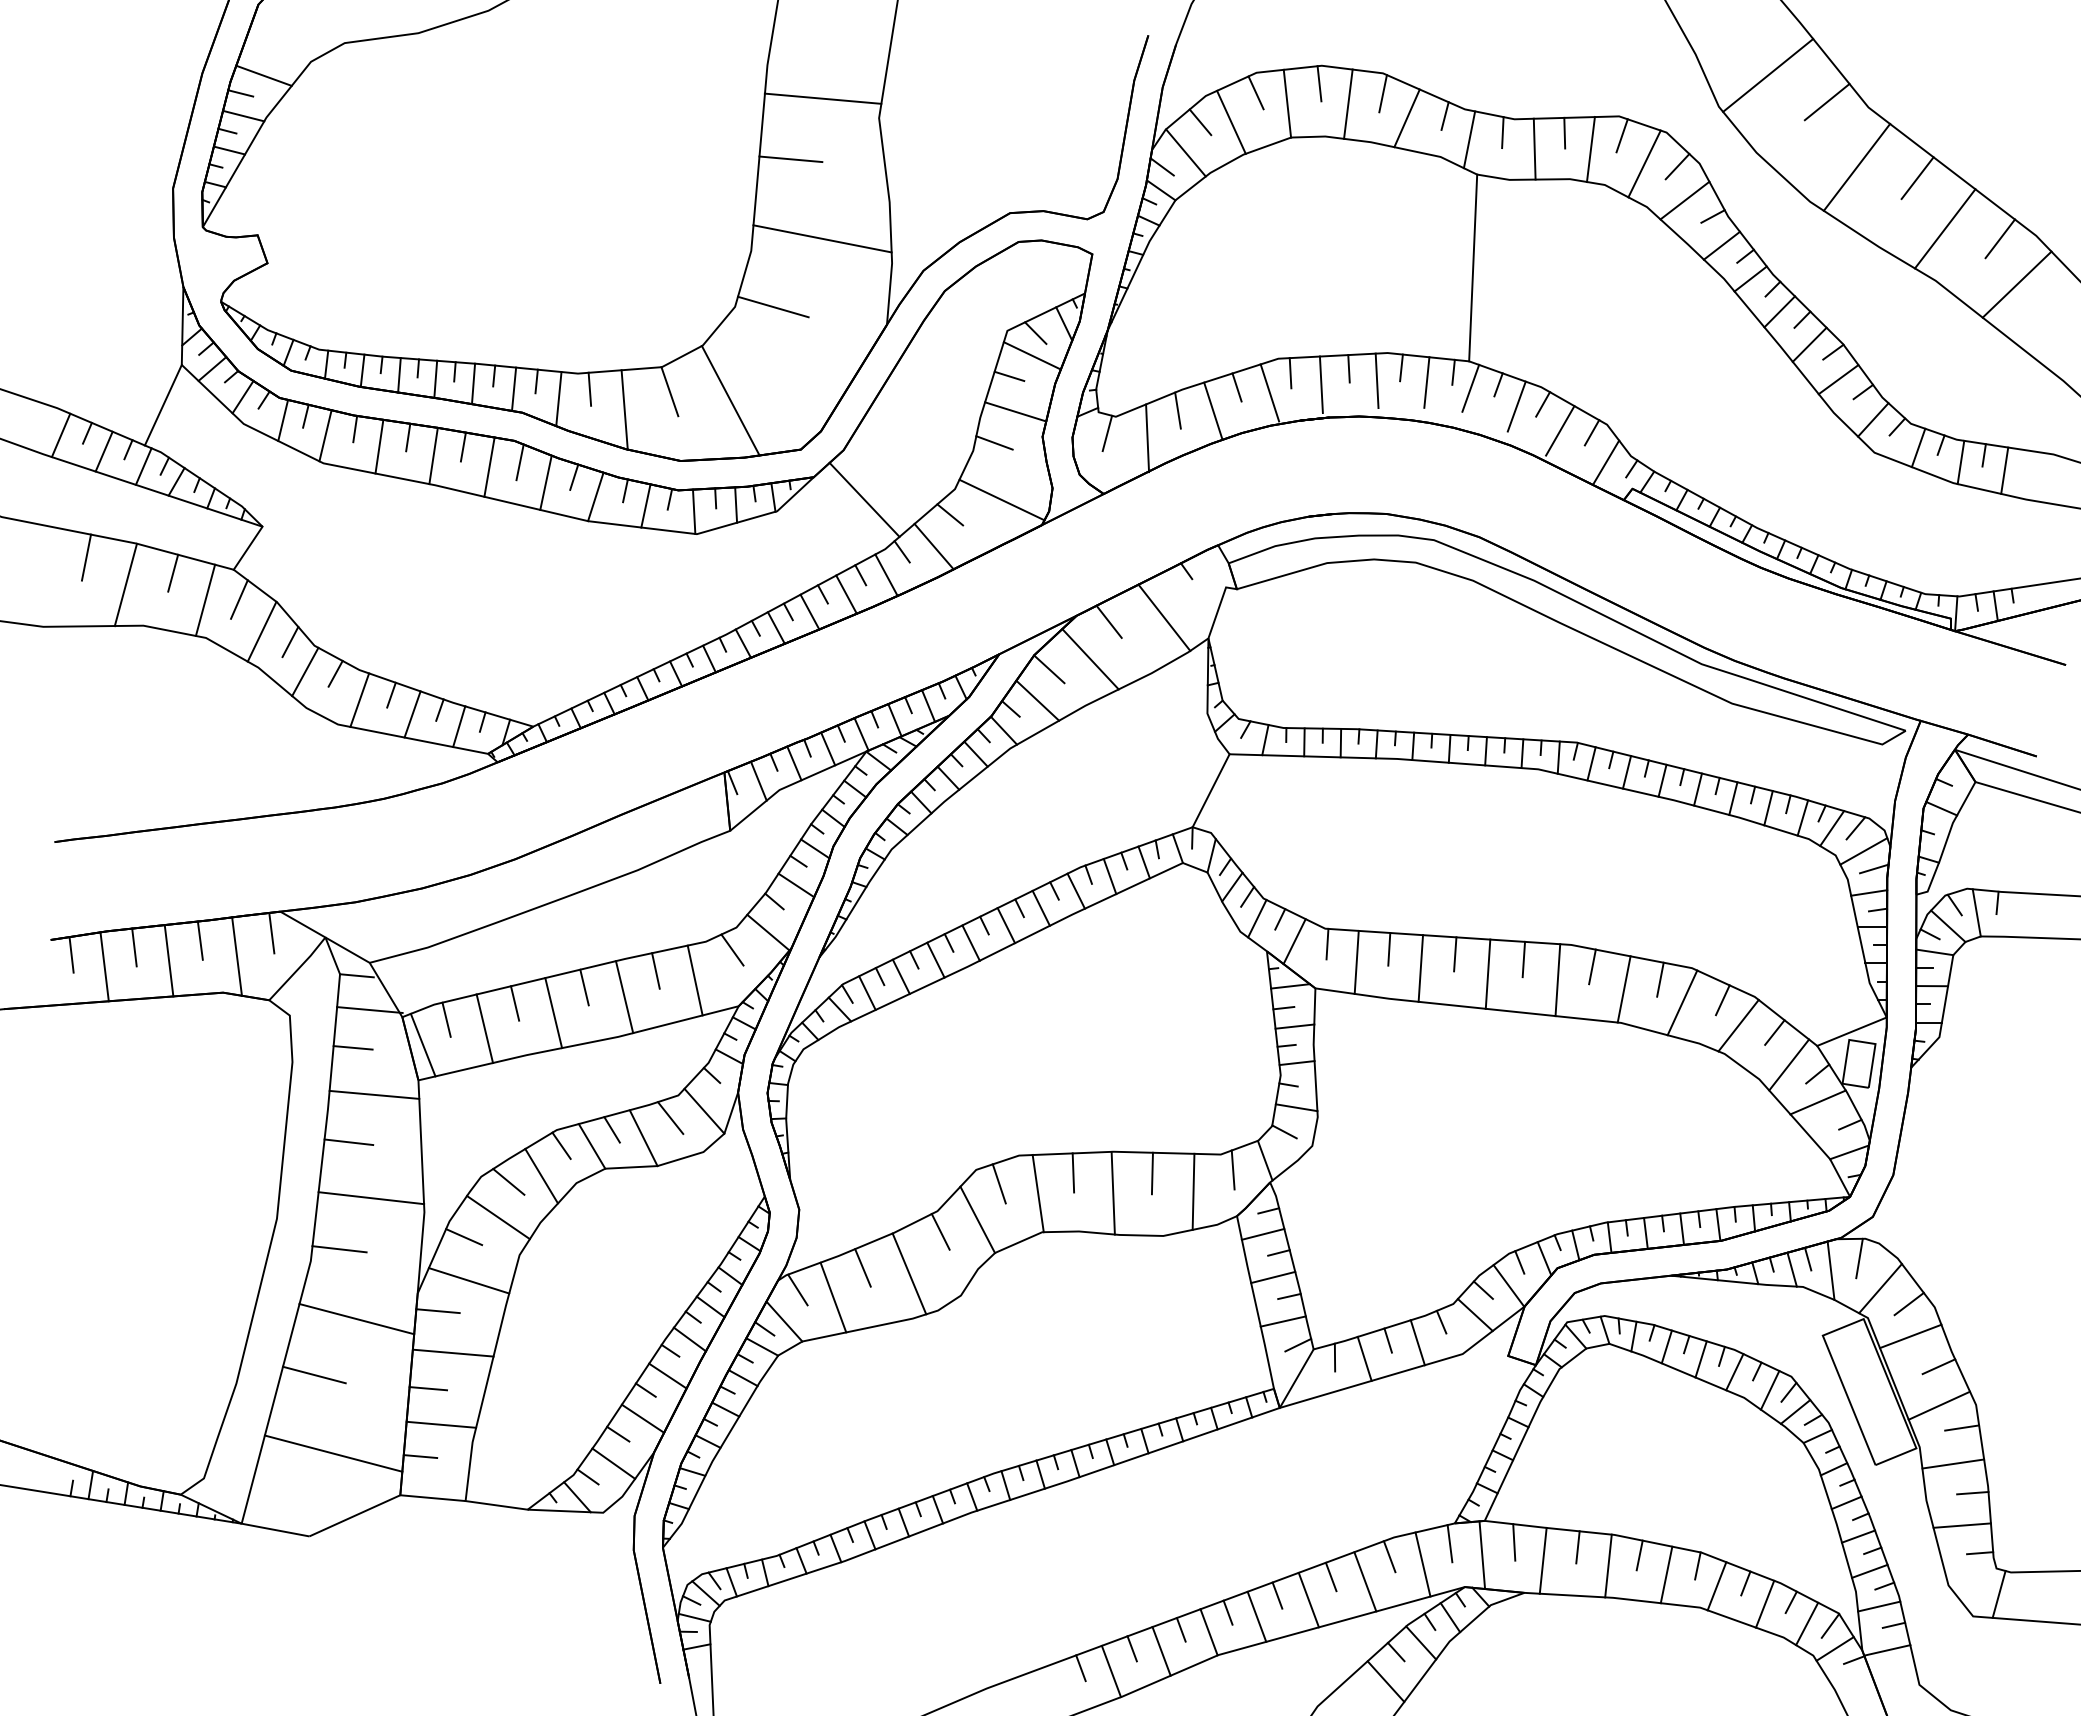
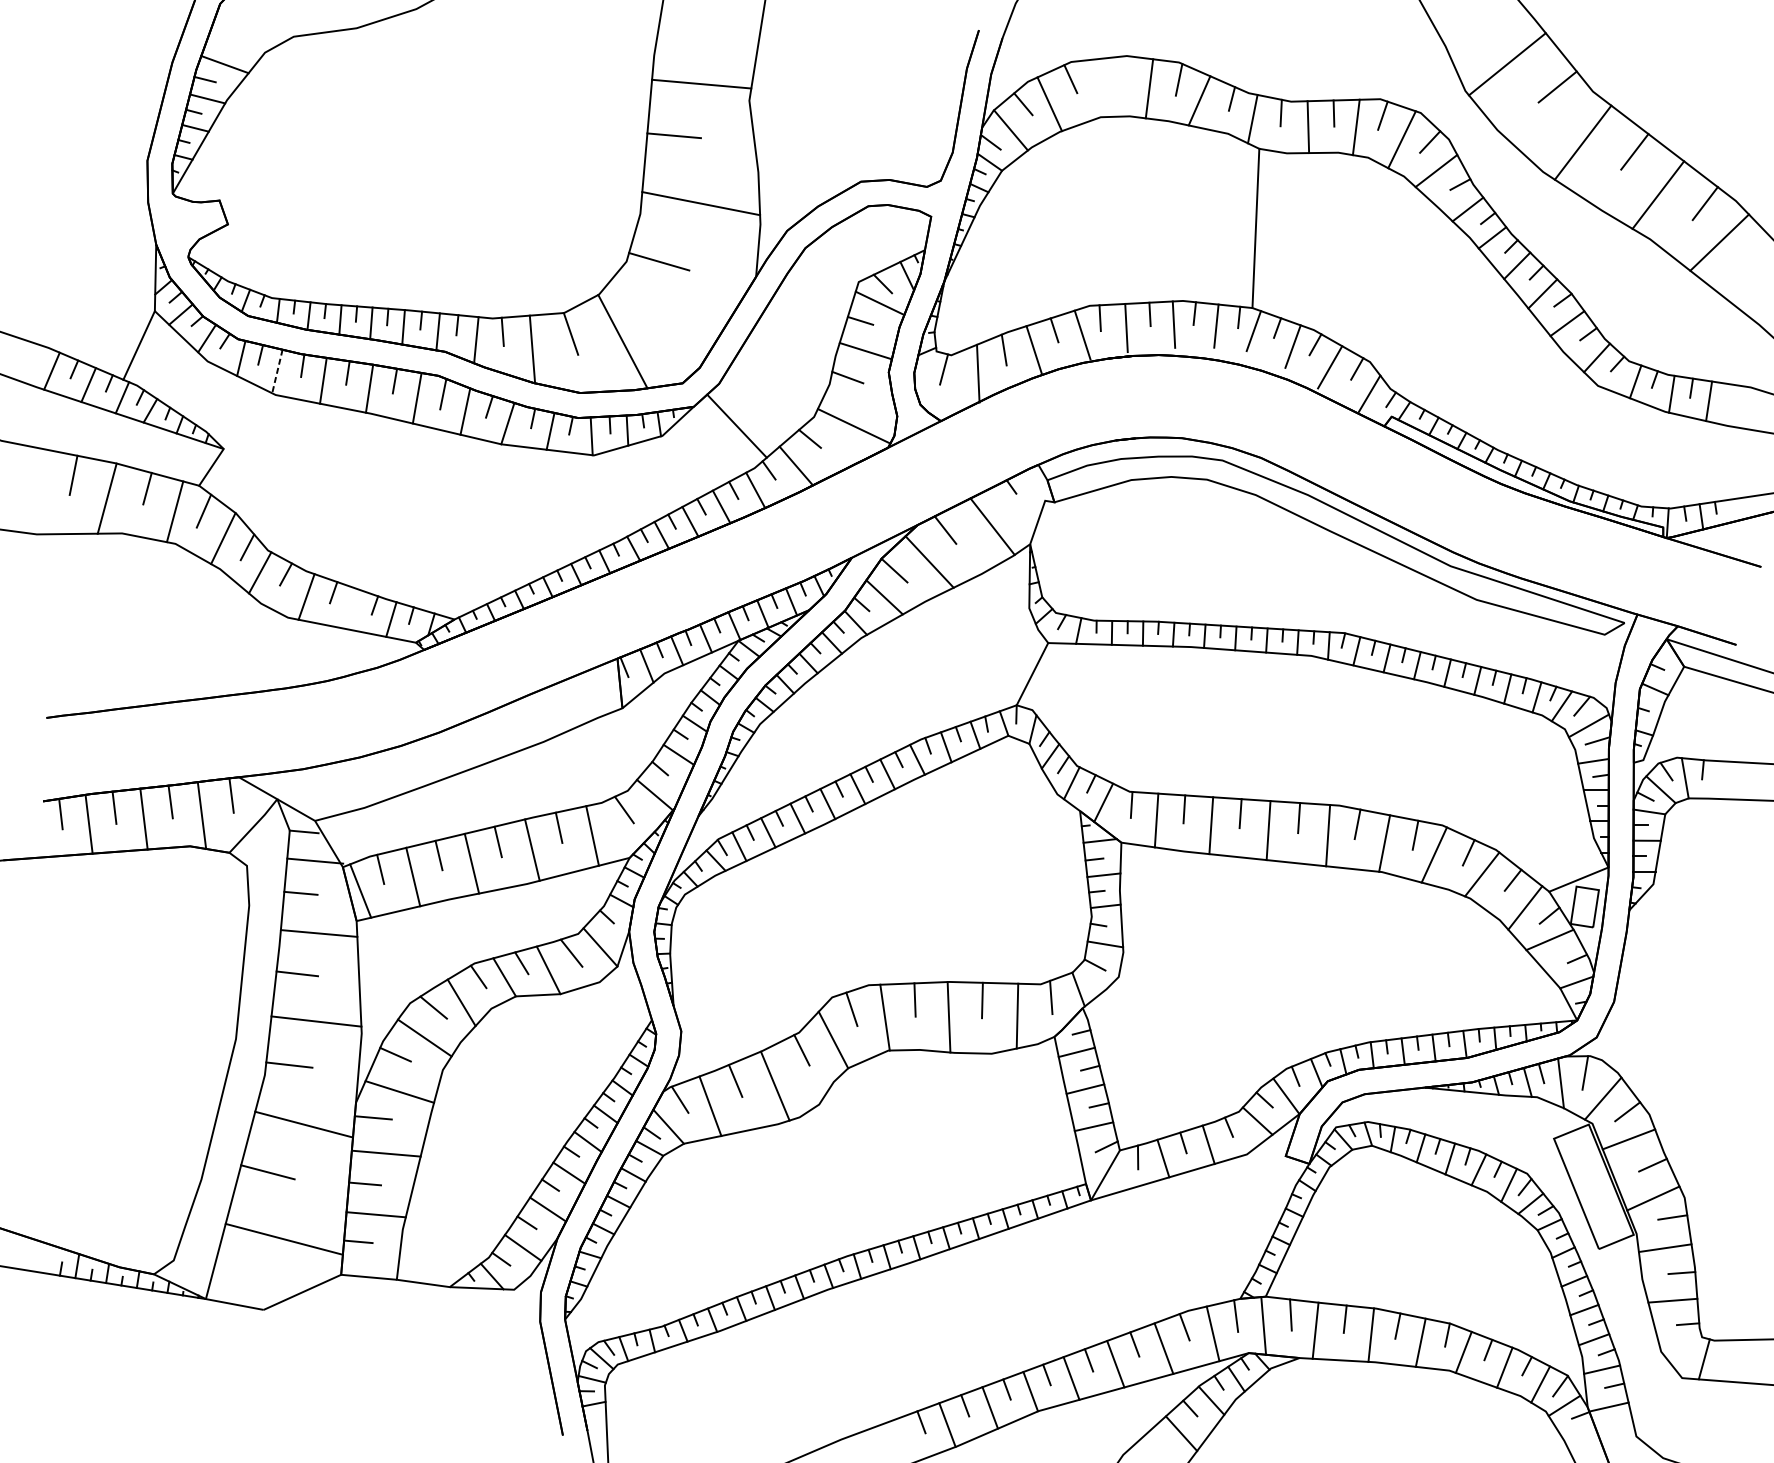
line: (1319, 83) -> (1124, 71), removed
line: (1287, 103) -> (1097, 88), removed
line: (325, 436) -> (277, 372), solid -> dashed
line: (412, 714) -> (351, 609), removed

